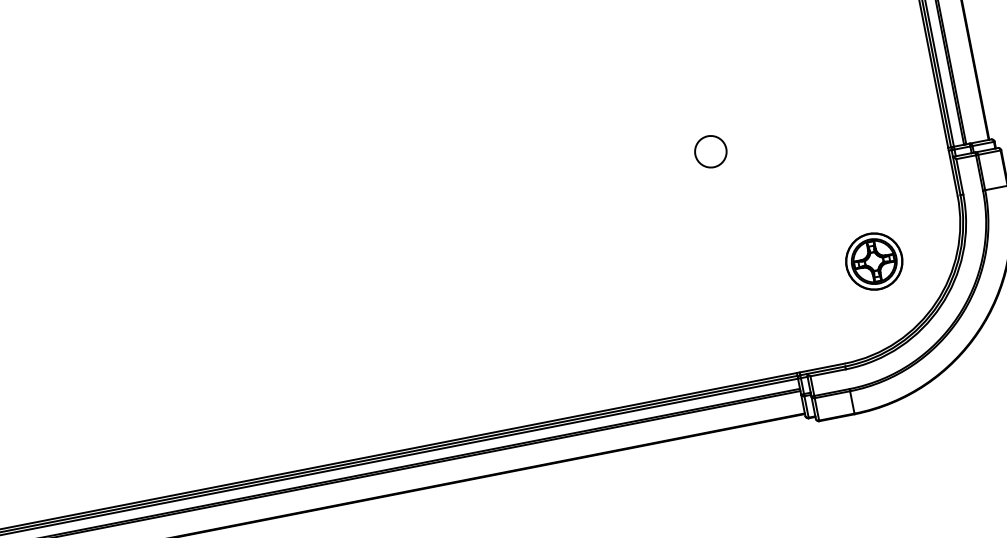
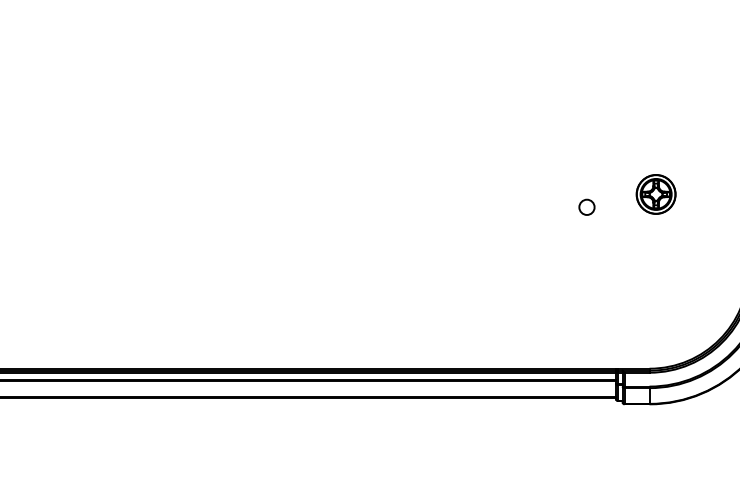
circle: (710, 152) -> (586, 207), size x0.7
part: (873, 261) -> (655, 194), moved

